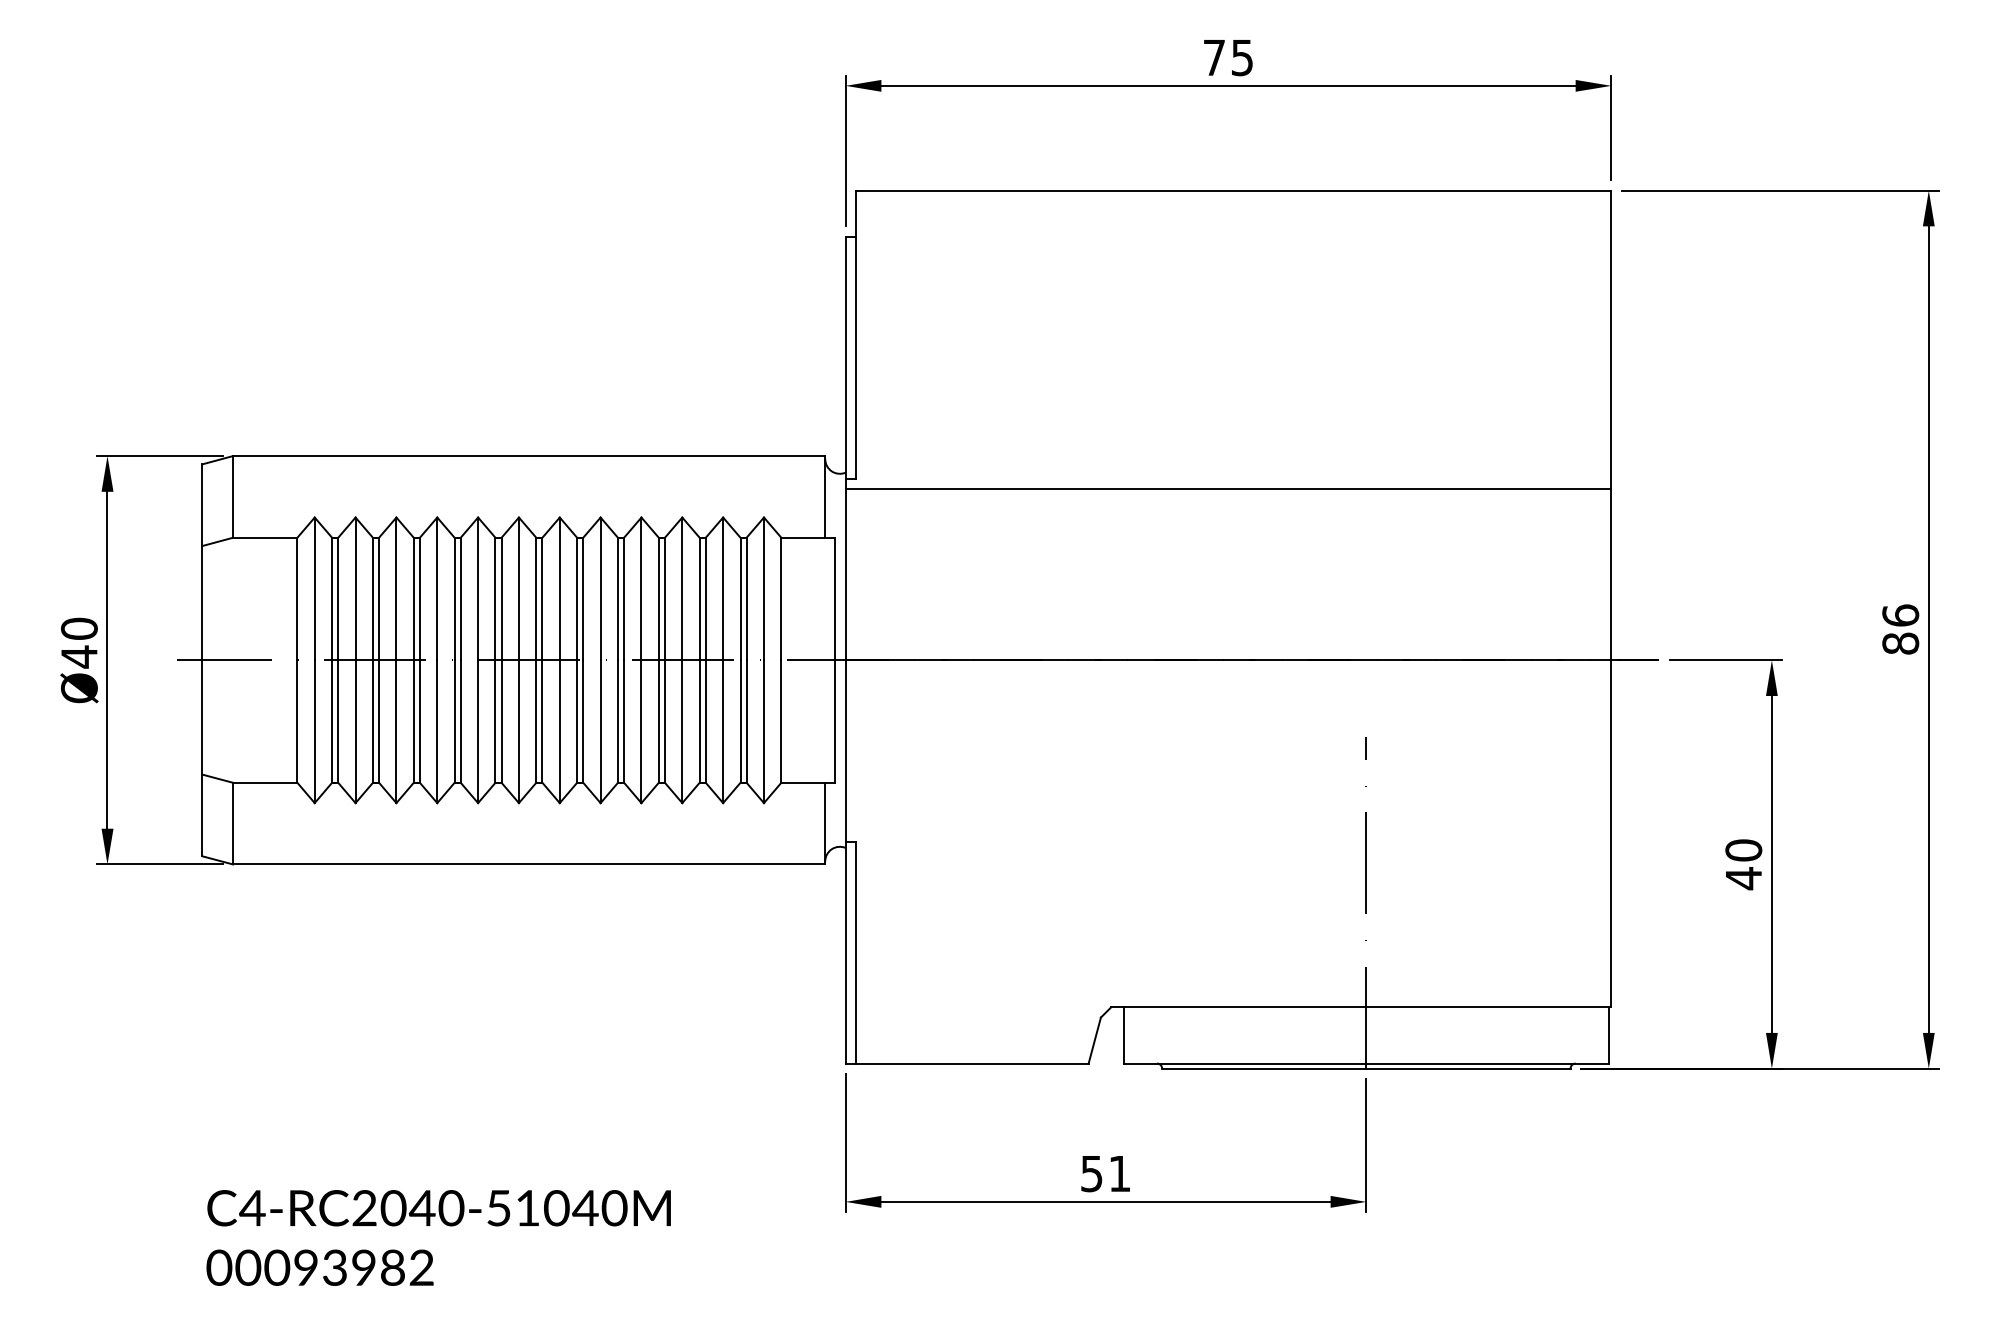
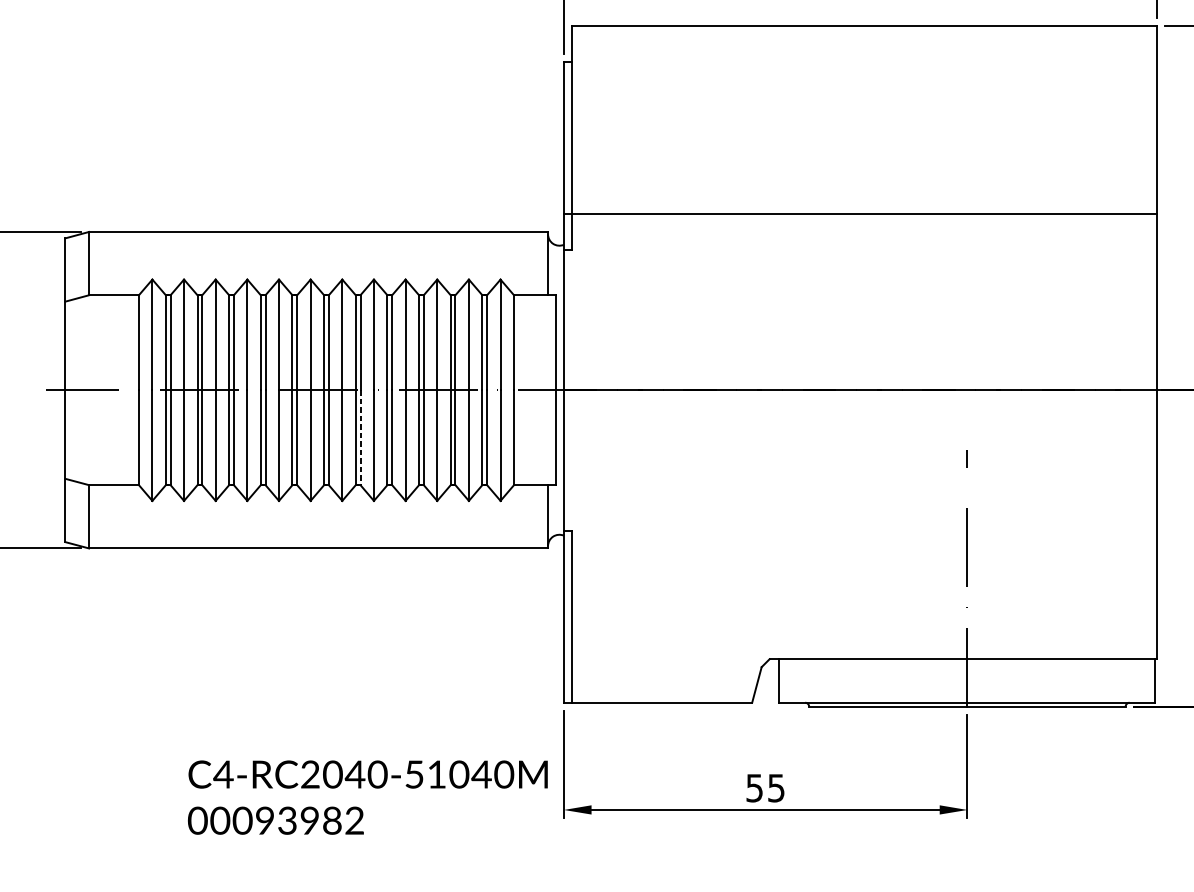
line: (1228, 488) -> (860, 213), moved
line: (583, 722) -> (360, 438), solid -> dashed
text: (1119, 1174) -> (776, 788), 51 -> 55
text: (438, 1237) -> (367, 797), moved

